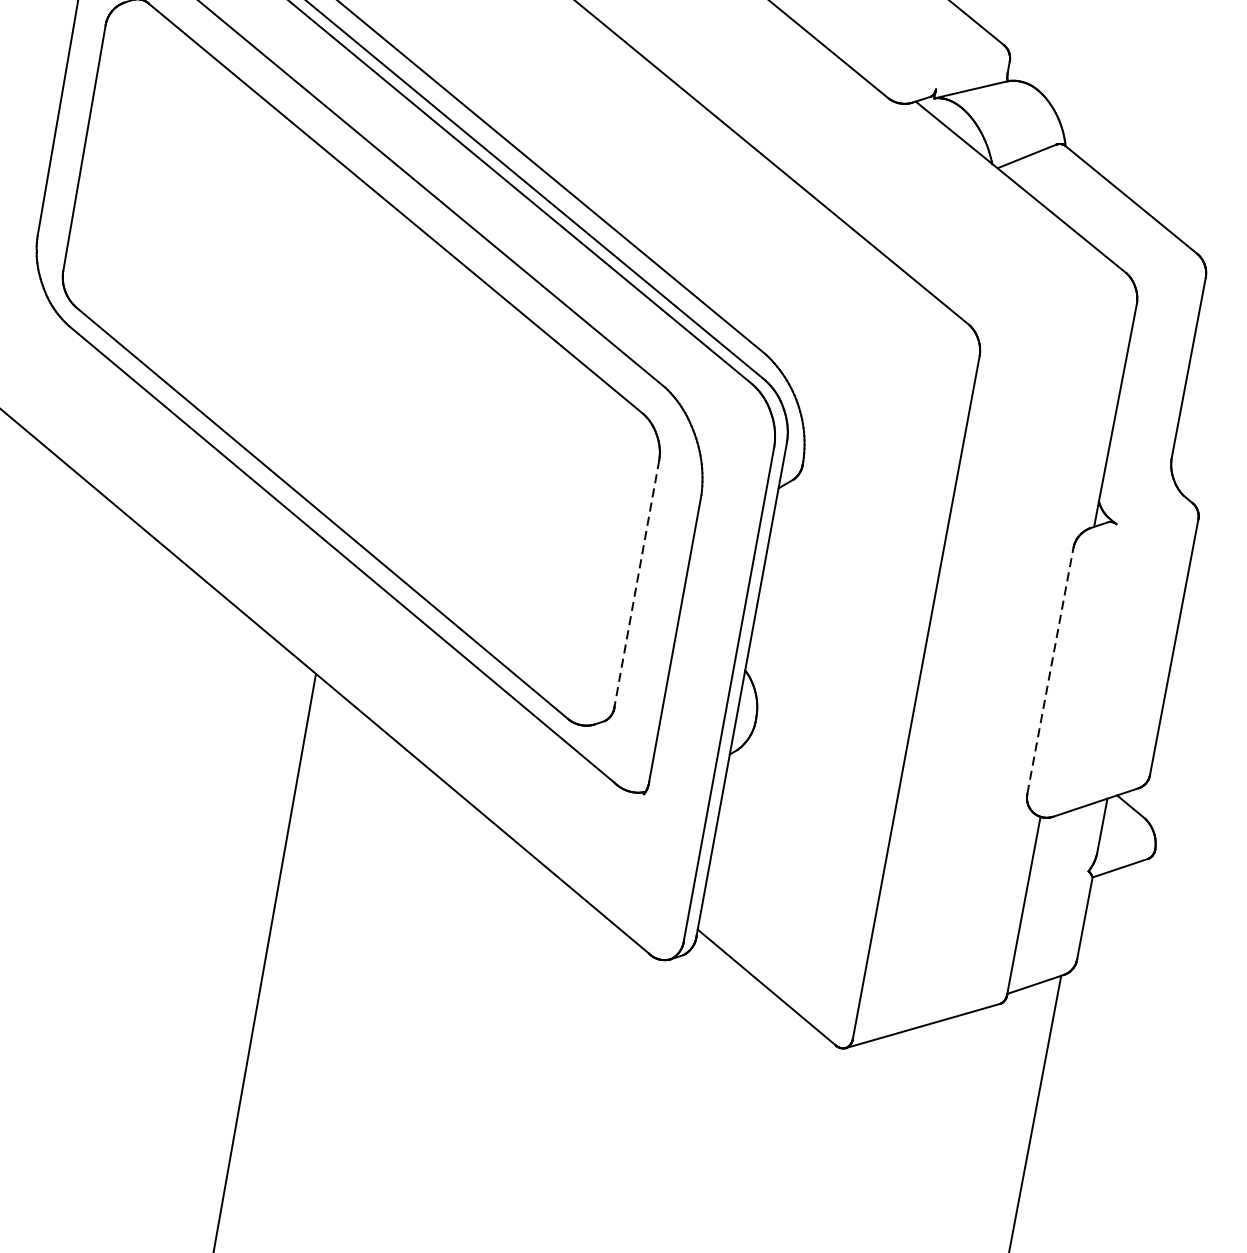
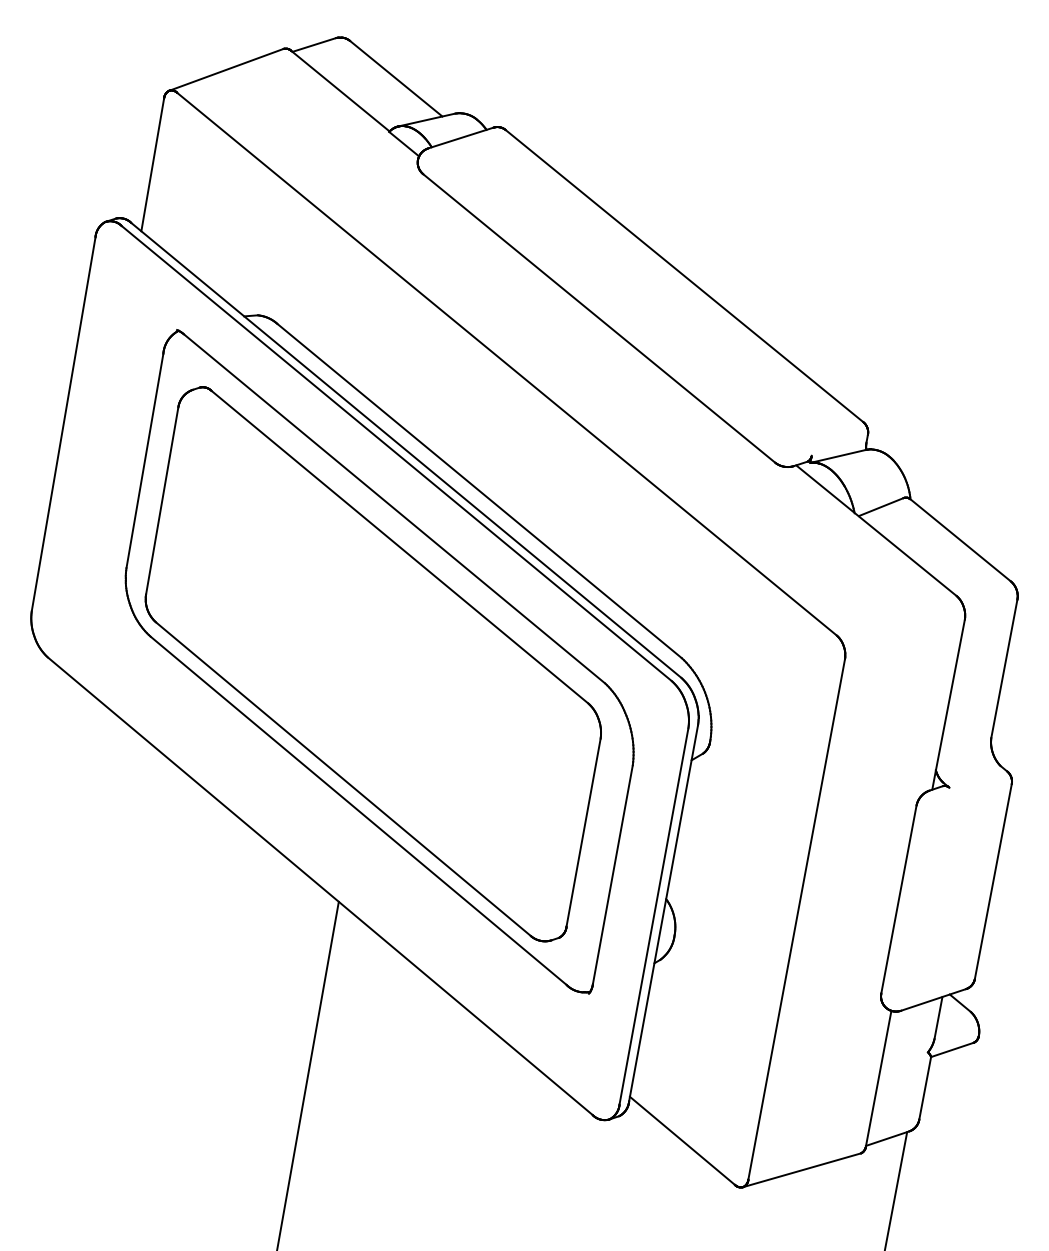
line: (636, 584) -> (583, 833), dashed -> solid
line: (1049, 670) -> (898, 899), dashed -> solid

